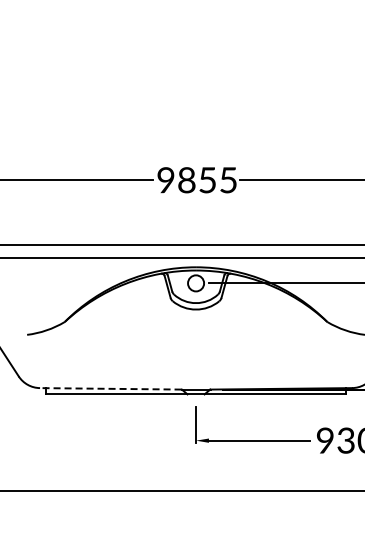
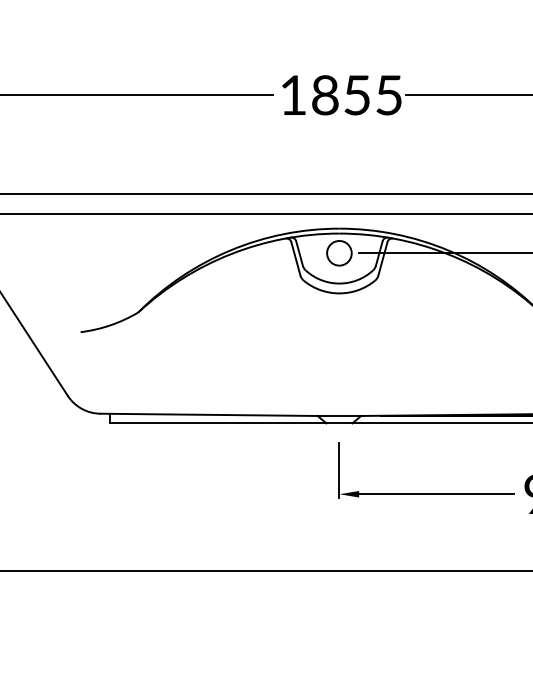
text: (165, 180) -> (292, 95), 9855 -> 1855
line: (110, 388) -> (208, 414), dashed -> solid

